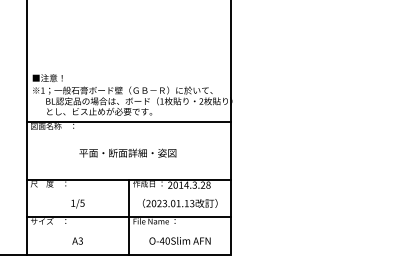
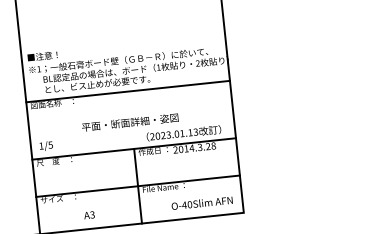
text: (77, 203) -> (45, 145), moved
text: (179, 203) -> (183, 133), moved
text: (179, 240) -> (201, 202), moved

